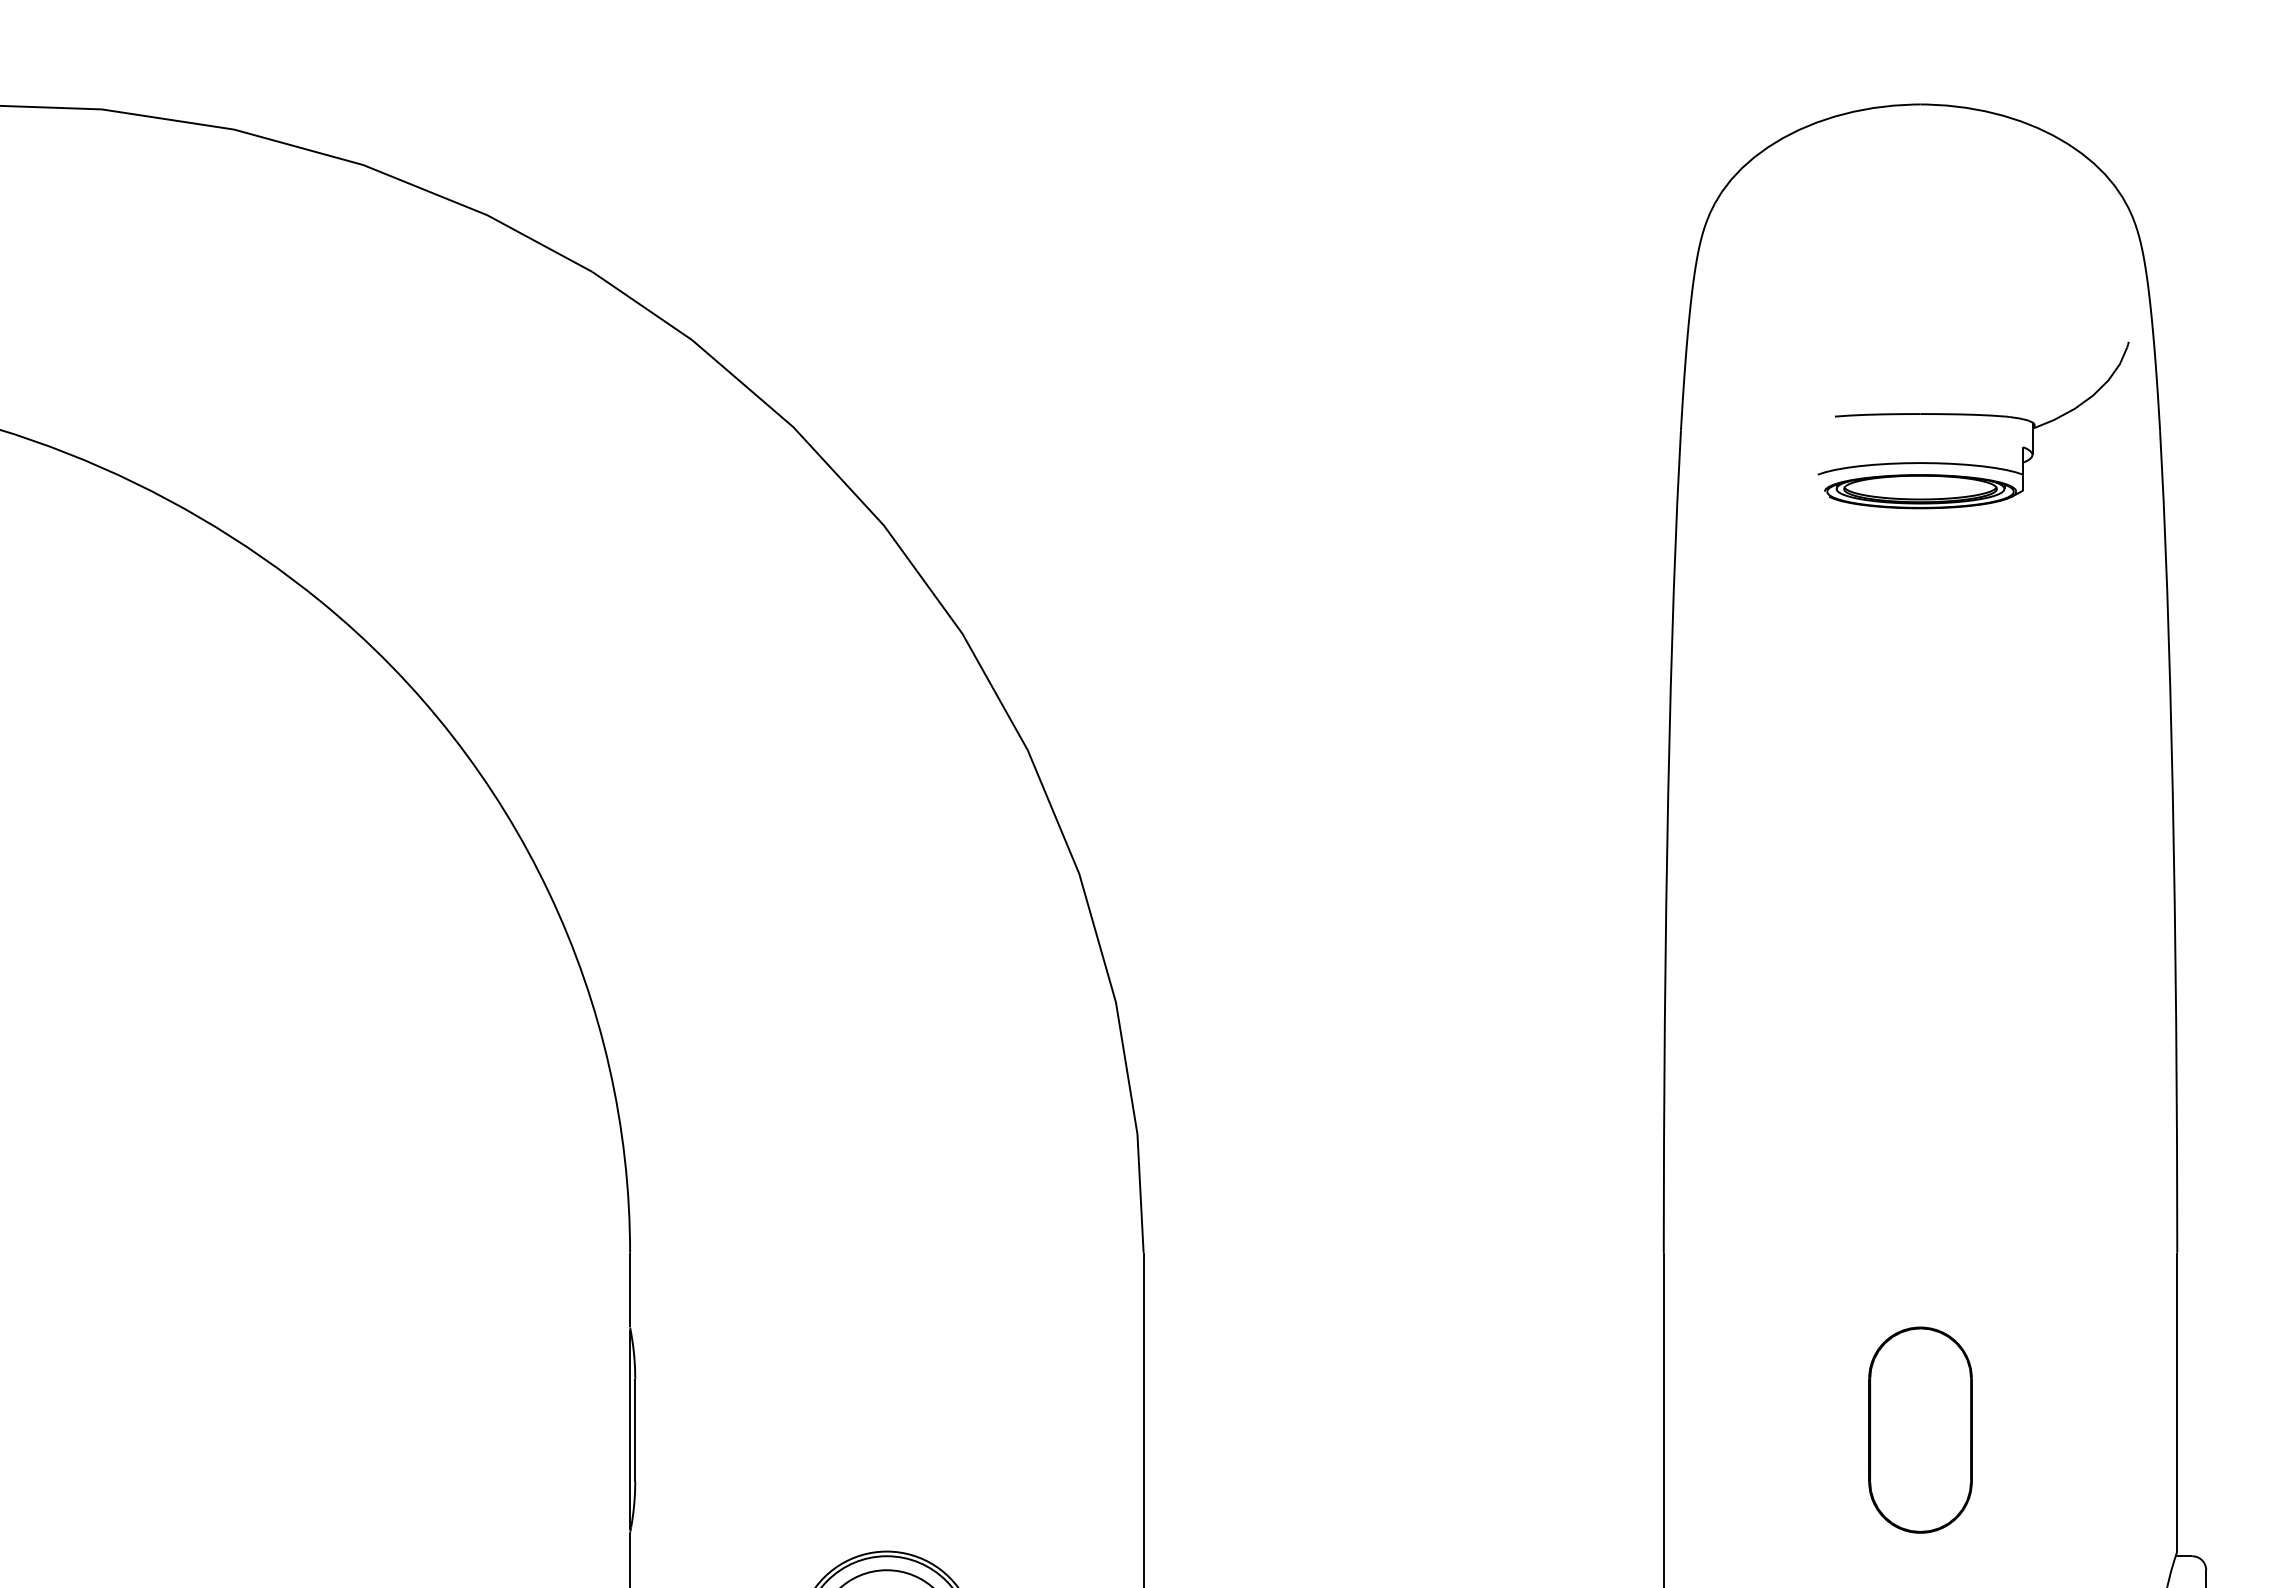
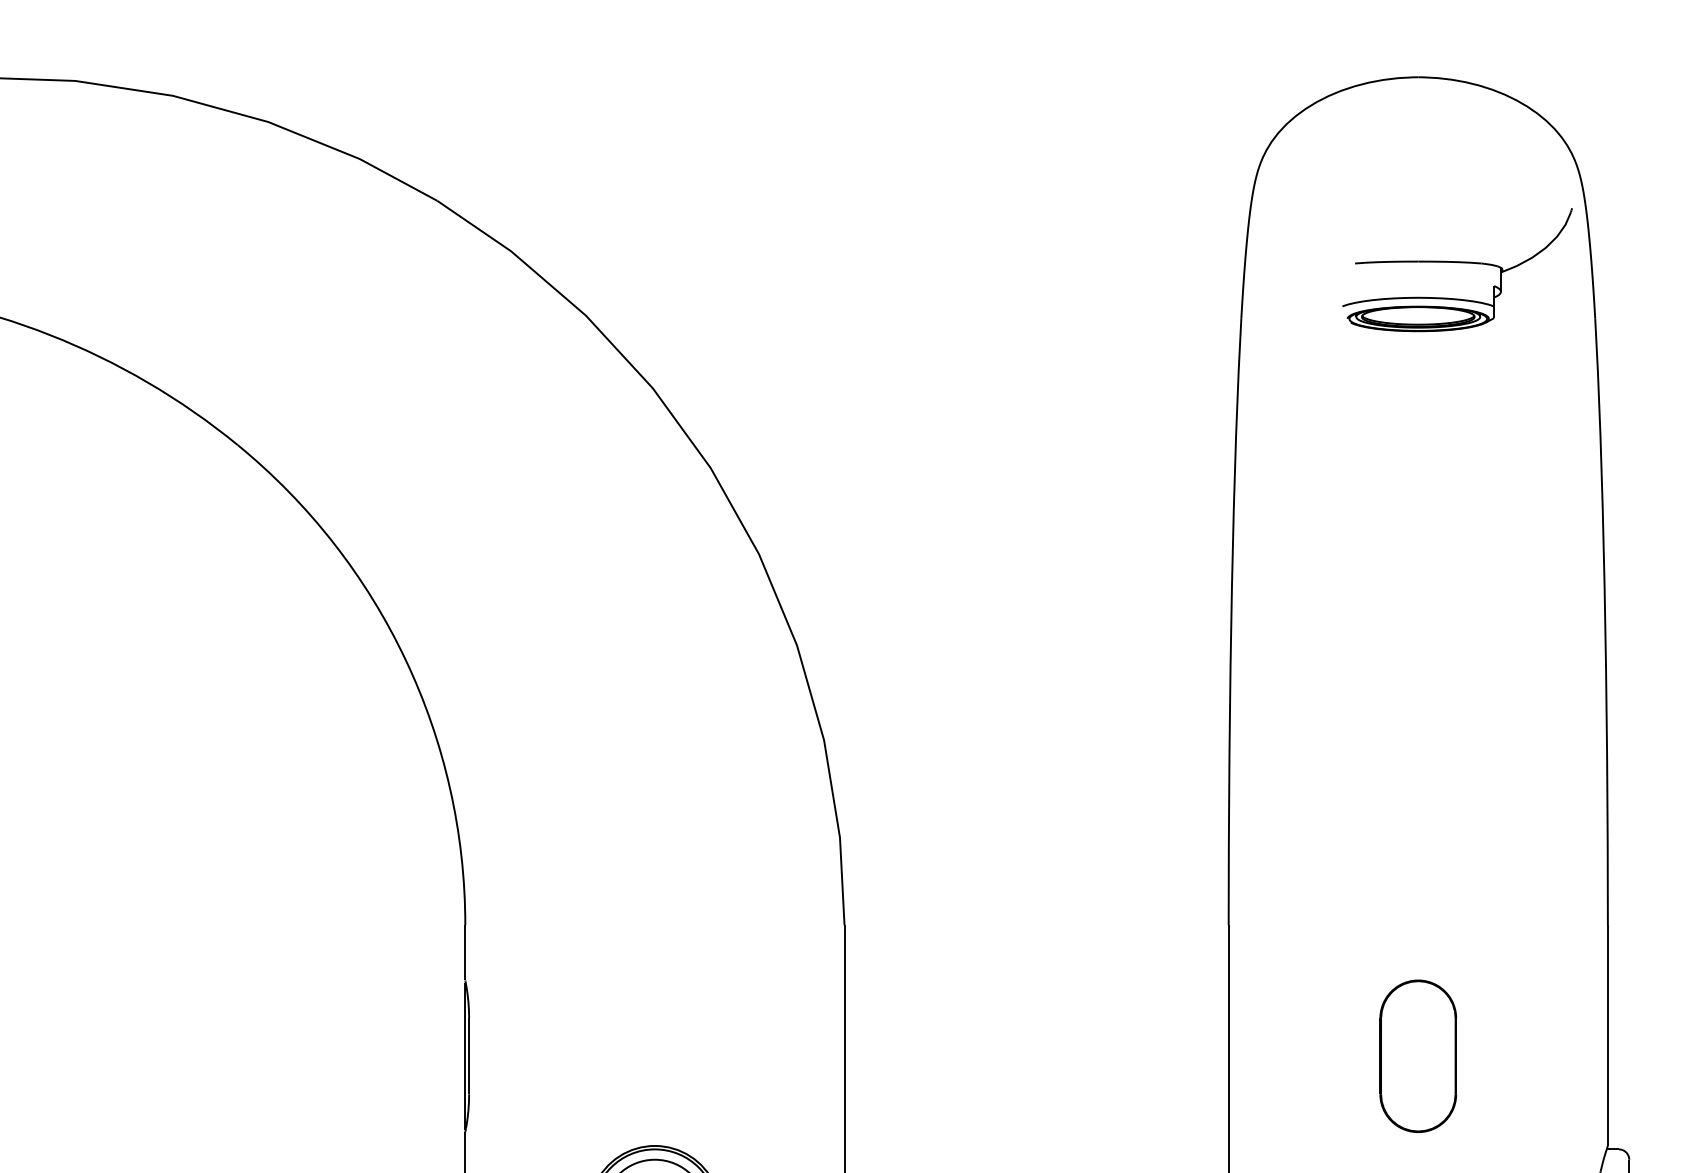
part: (1973, 415) -> (1457, 262), moved

